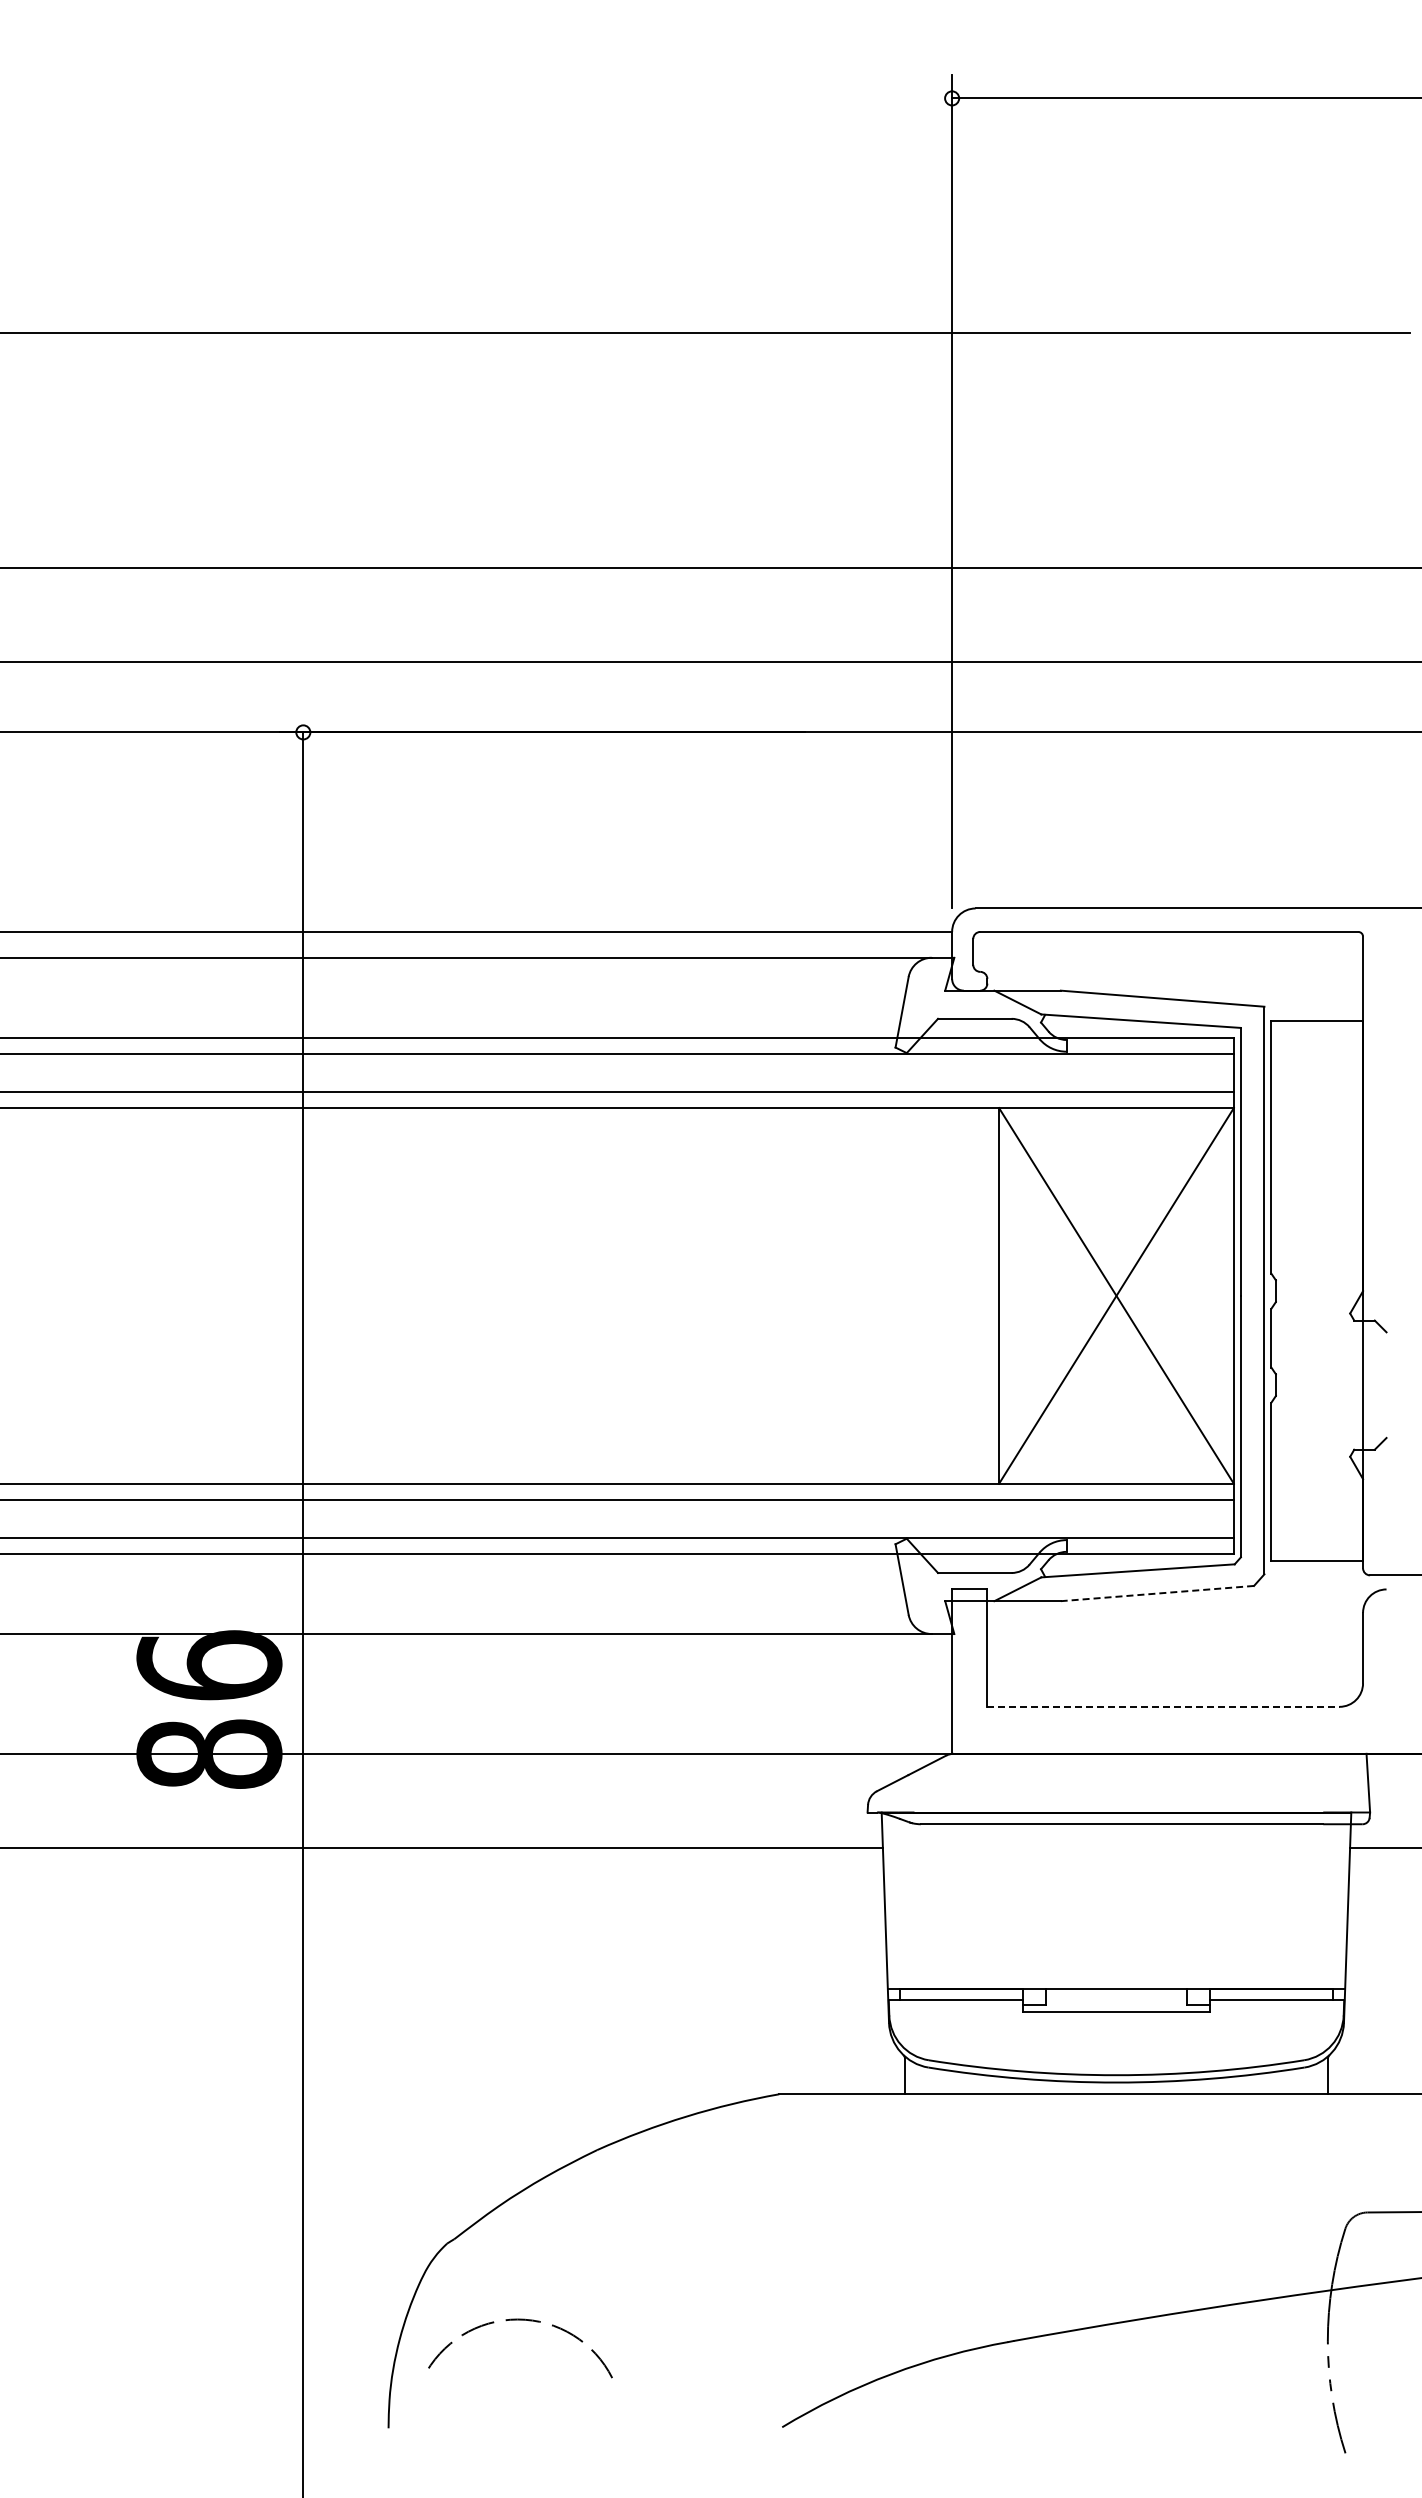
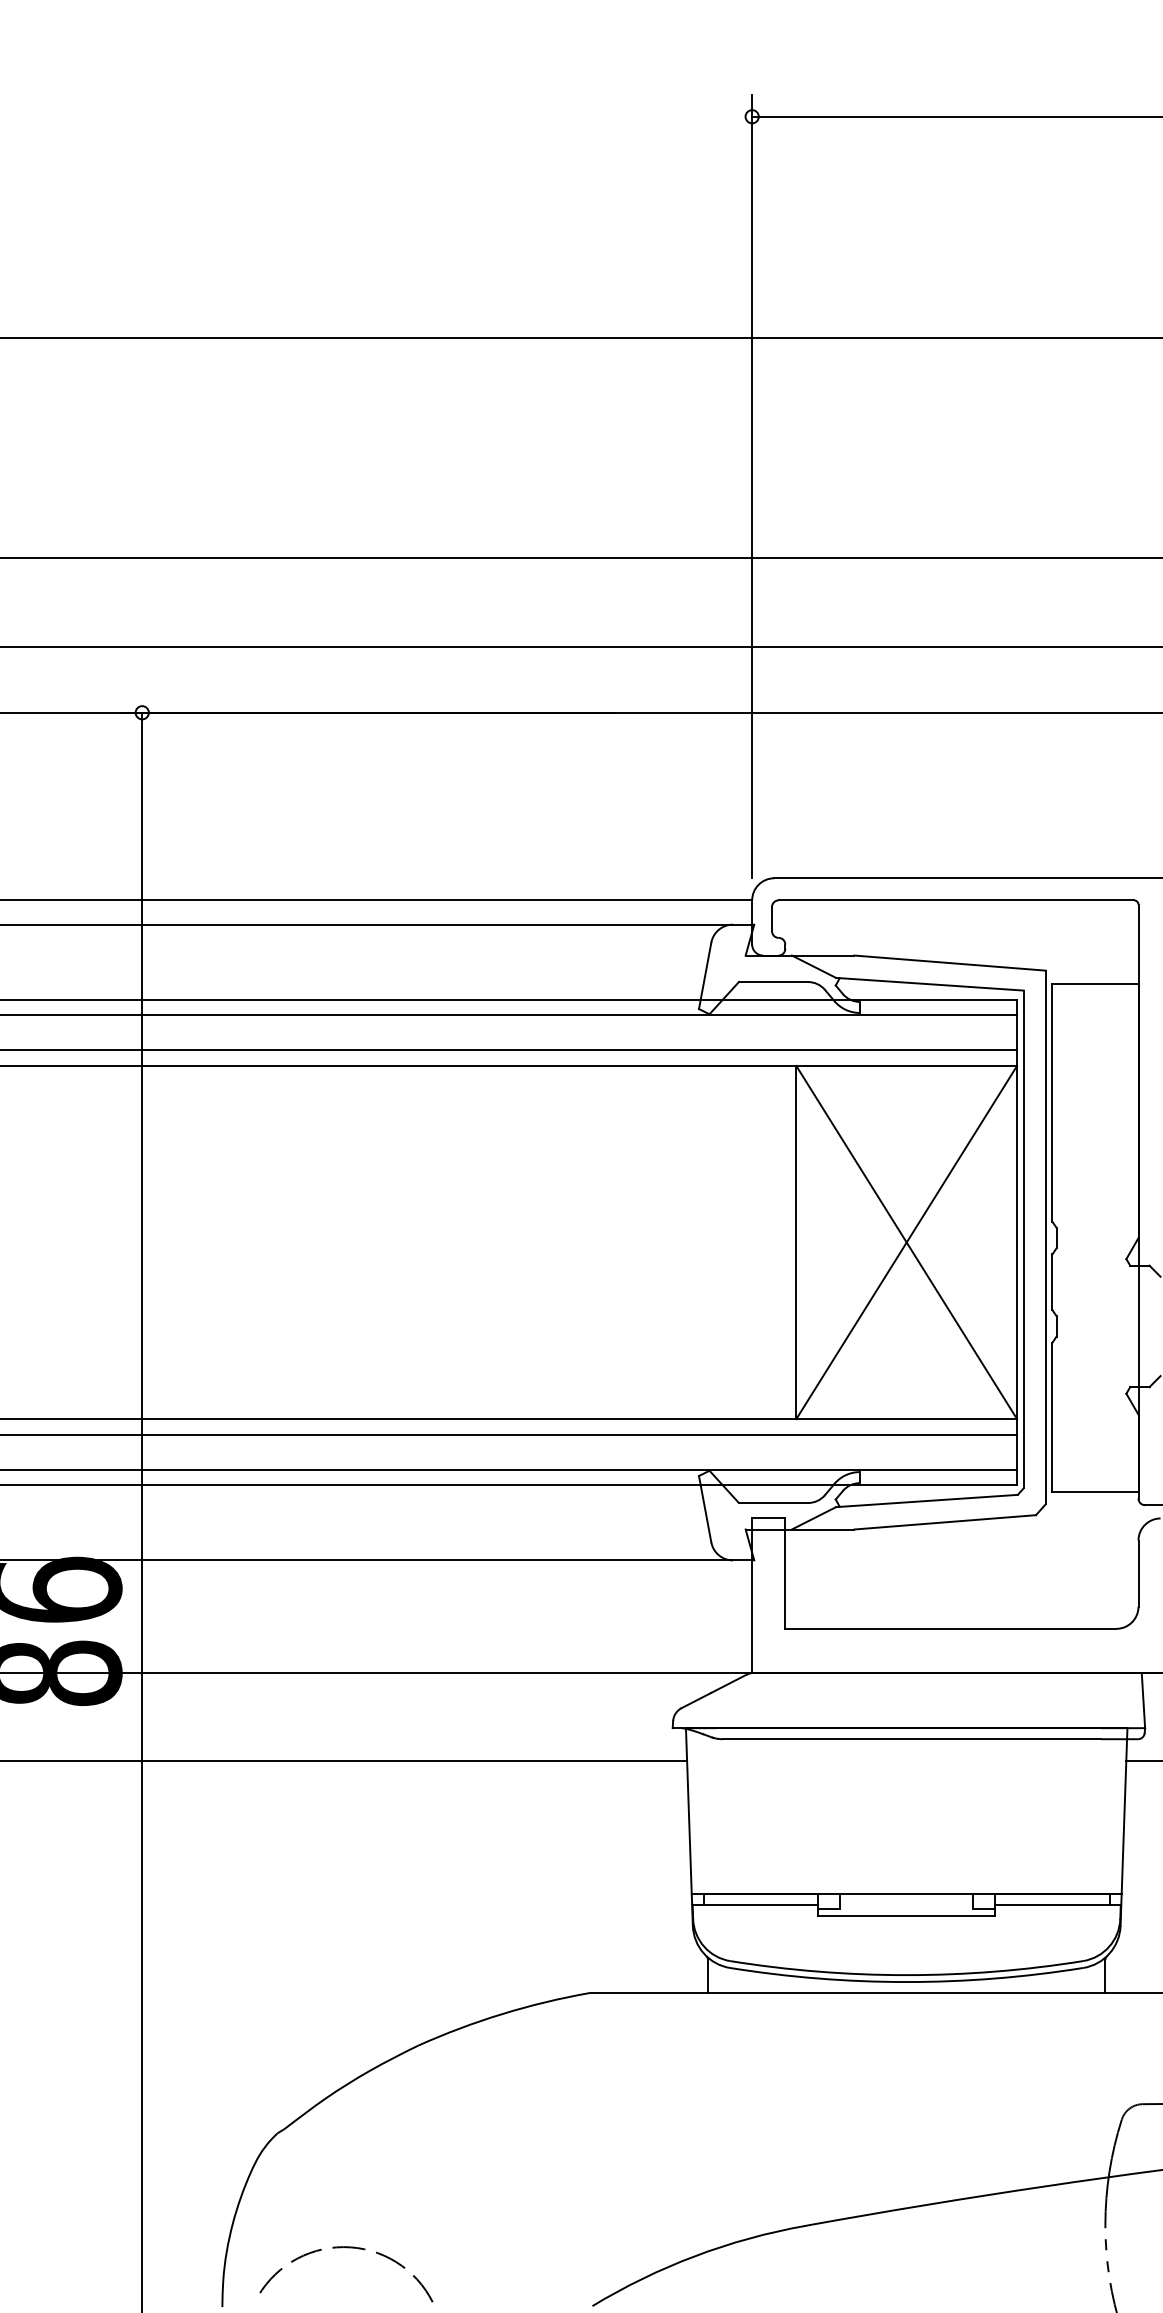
line: (1157, 1593) -> (945, 1522), dashed -> solid
line: (1163, 1706) -> (950, 1628), dashed -> solid
arc: (520, 2320) -> (346, 2248), moved

